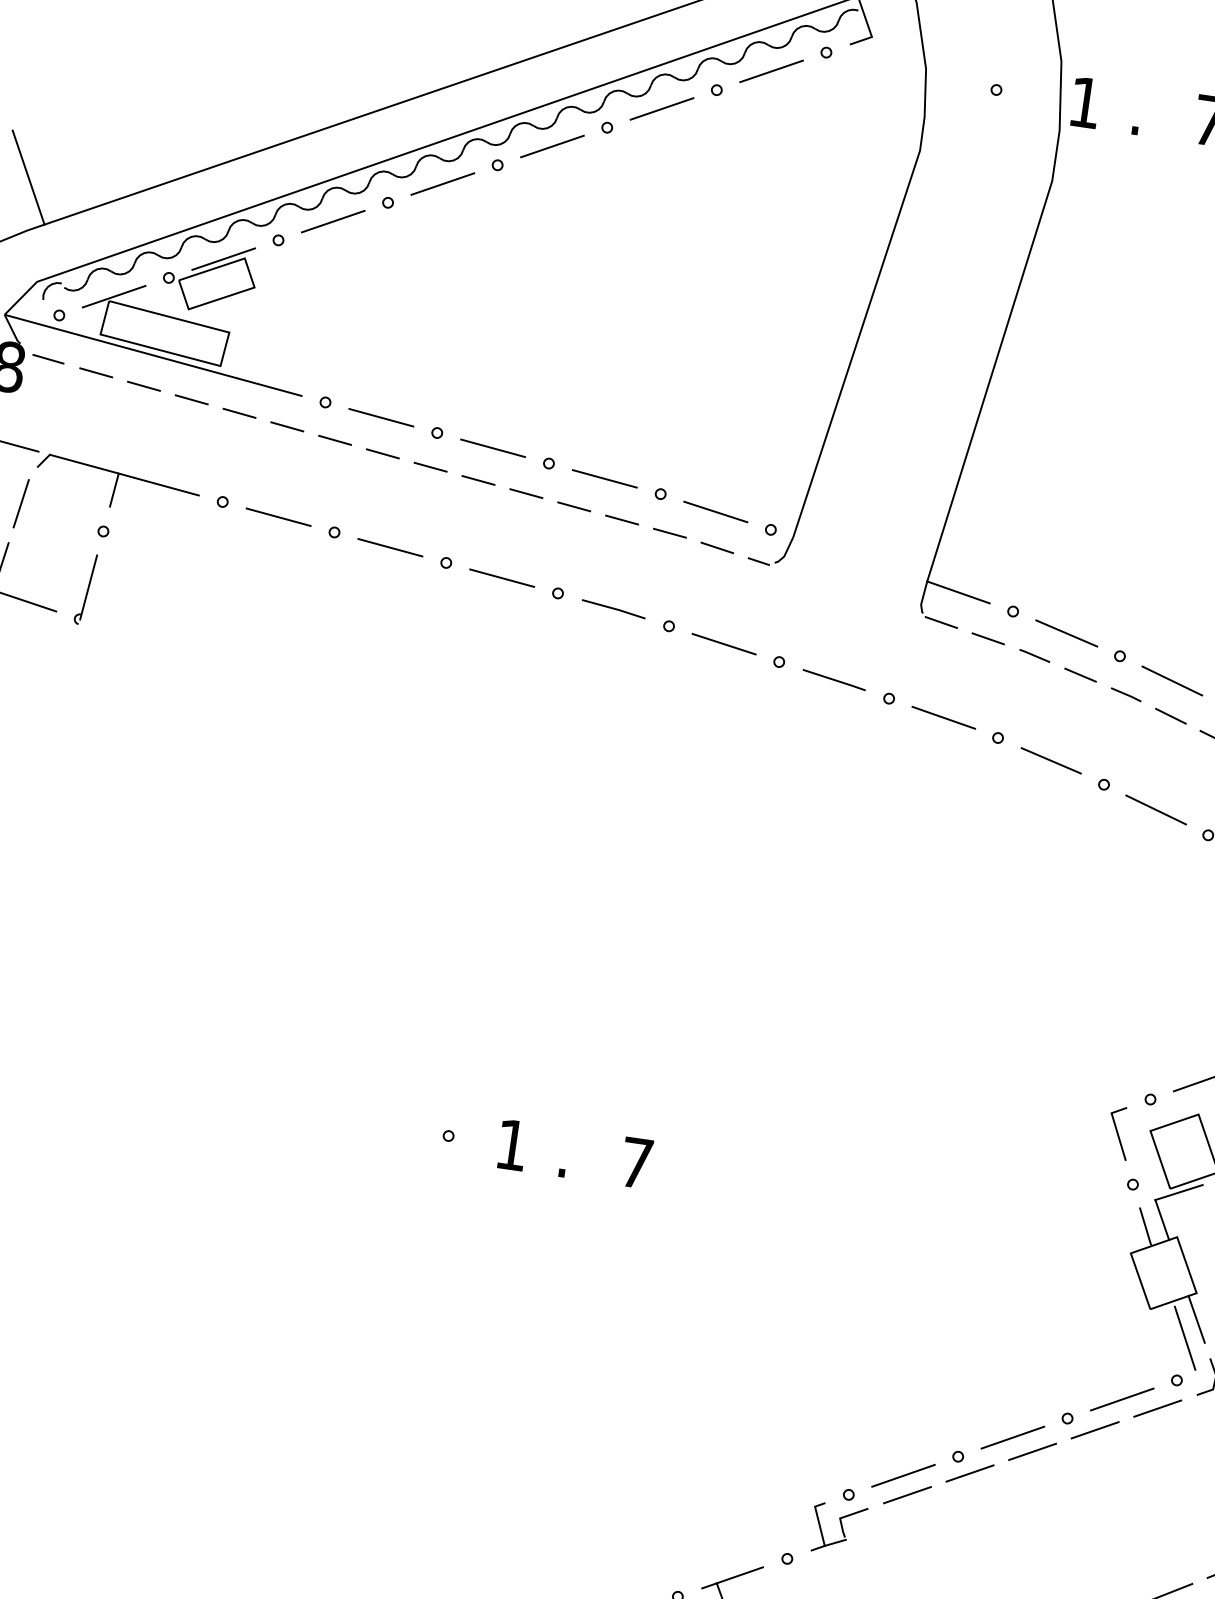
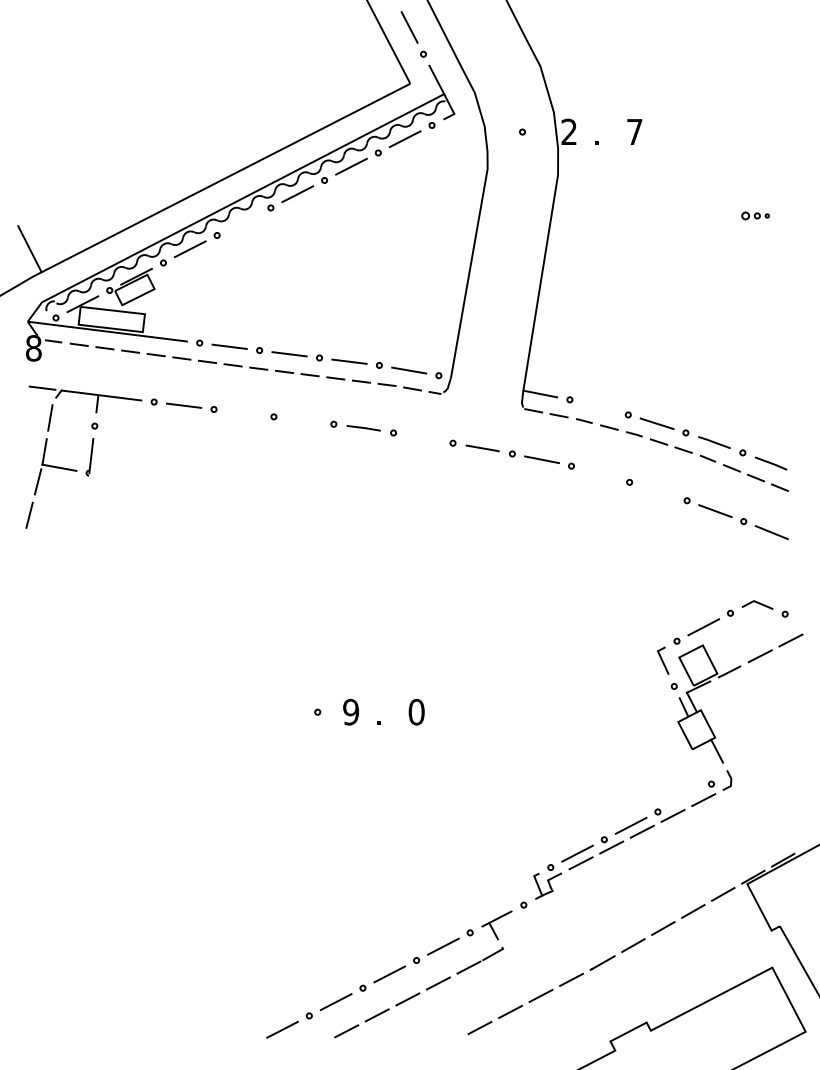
text: (1083, 101) -> (568, 131), 1 -> 2
line: (441, 183) -> (243, 221), removed
line: (389, 548) -> (243, 413), removed
line: (501, 577) -> (303, 420), removed
line: (1065, 632) -> (598, 406), removed
line: (724, 644) -> (423, 438), removed
line: (1051, 759) -> (600, 473), removed
line: (1154, 809) -> (657, 491), removed
text: (512, 1143) -> (351, 711), 1 -> 9
text: (636, 1161) -> (416, 711), 7 -> 0
line: (1185, 1337) -> (712, 761), removed
line: (1121, 1400) -> (684, 798), removed

